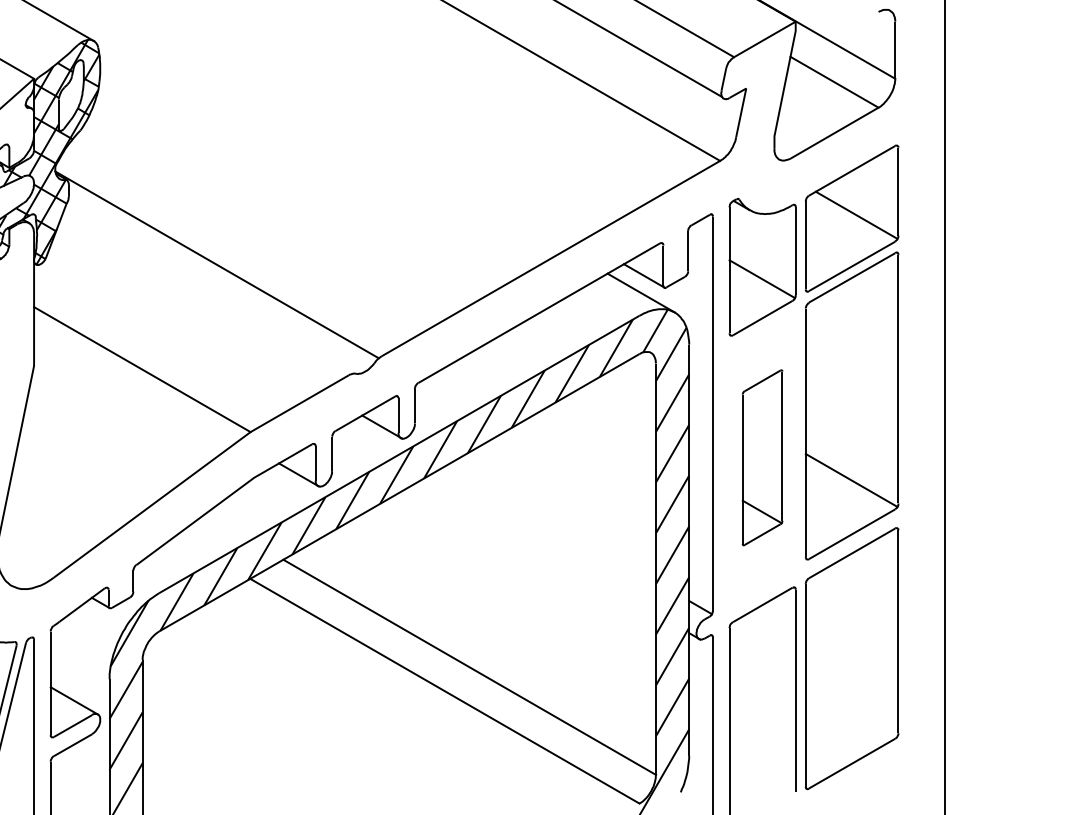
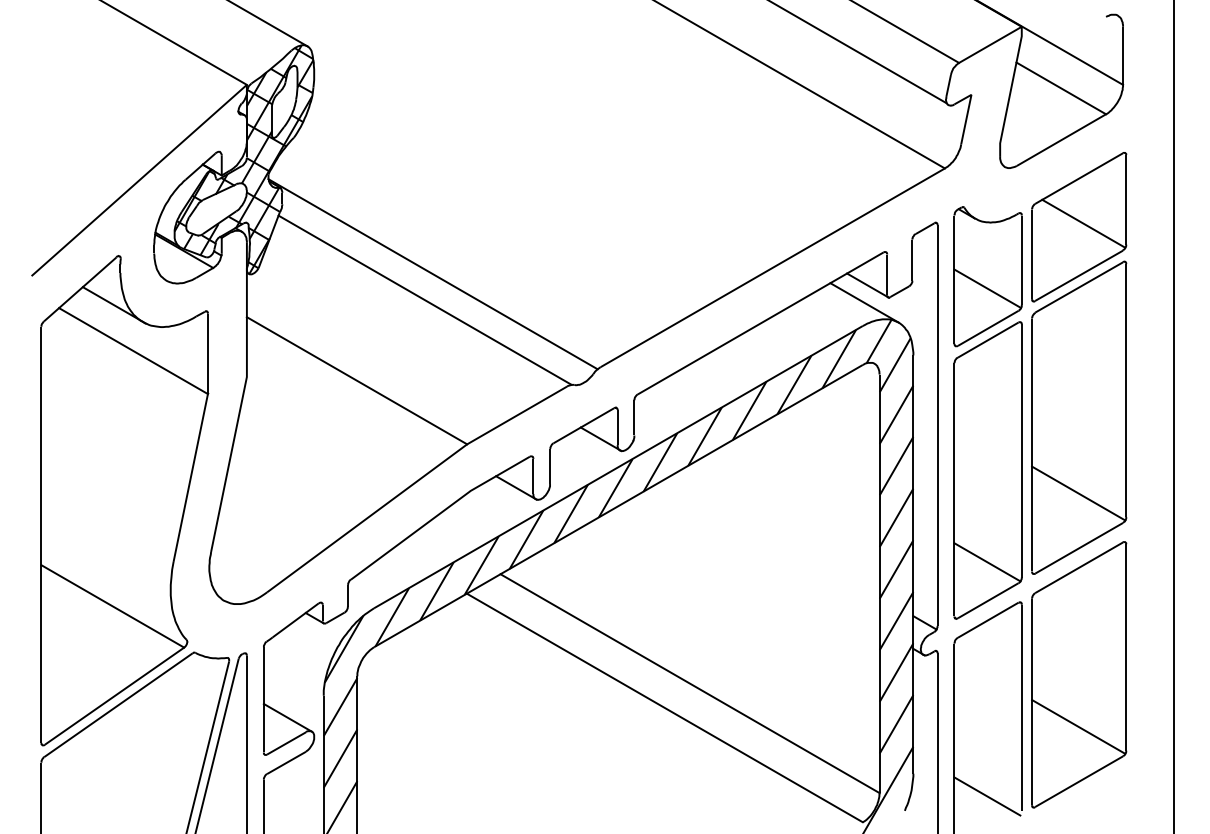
line: (208, 289) -> (424, 299), added
part: (762, 457) -> (987, 470), size x1.67
line: (851, 709) -> (1078, 726), added
line: (762, 778) -> (987, 796), added

